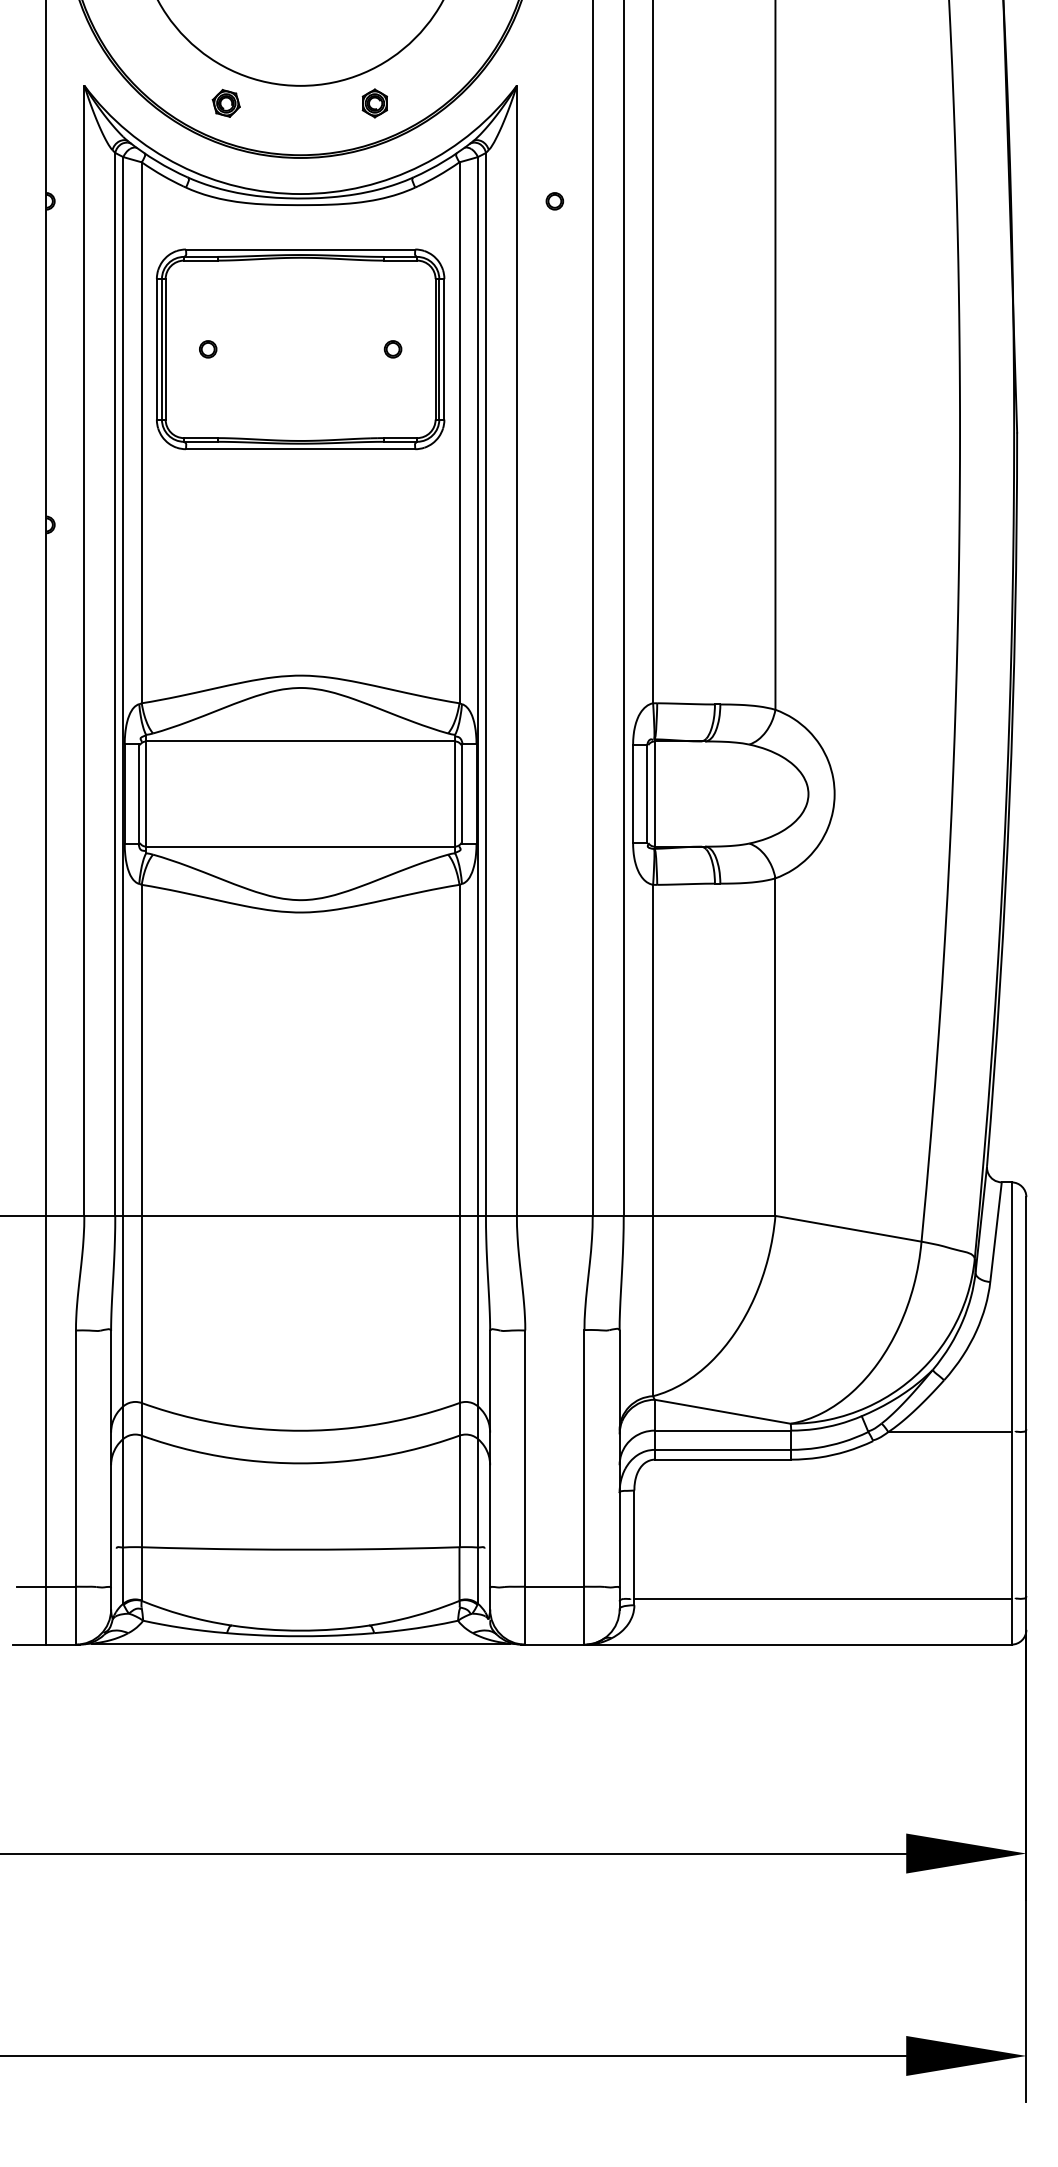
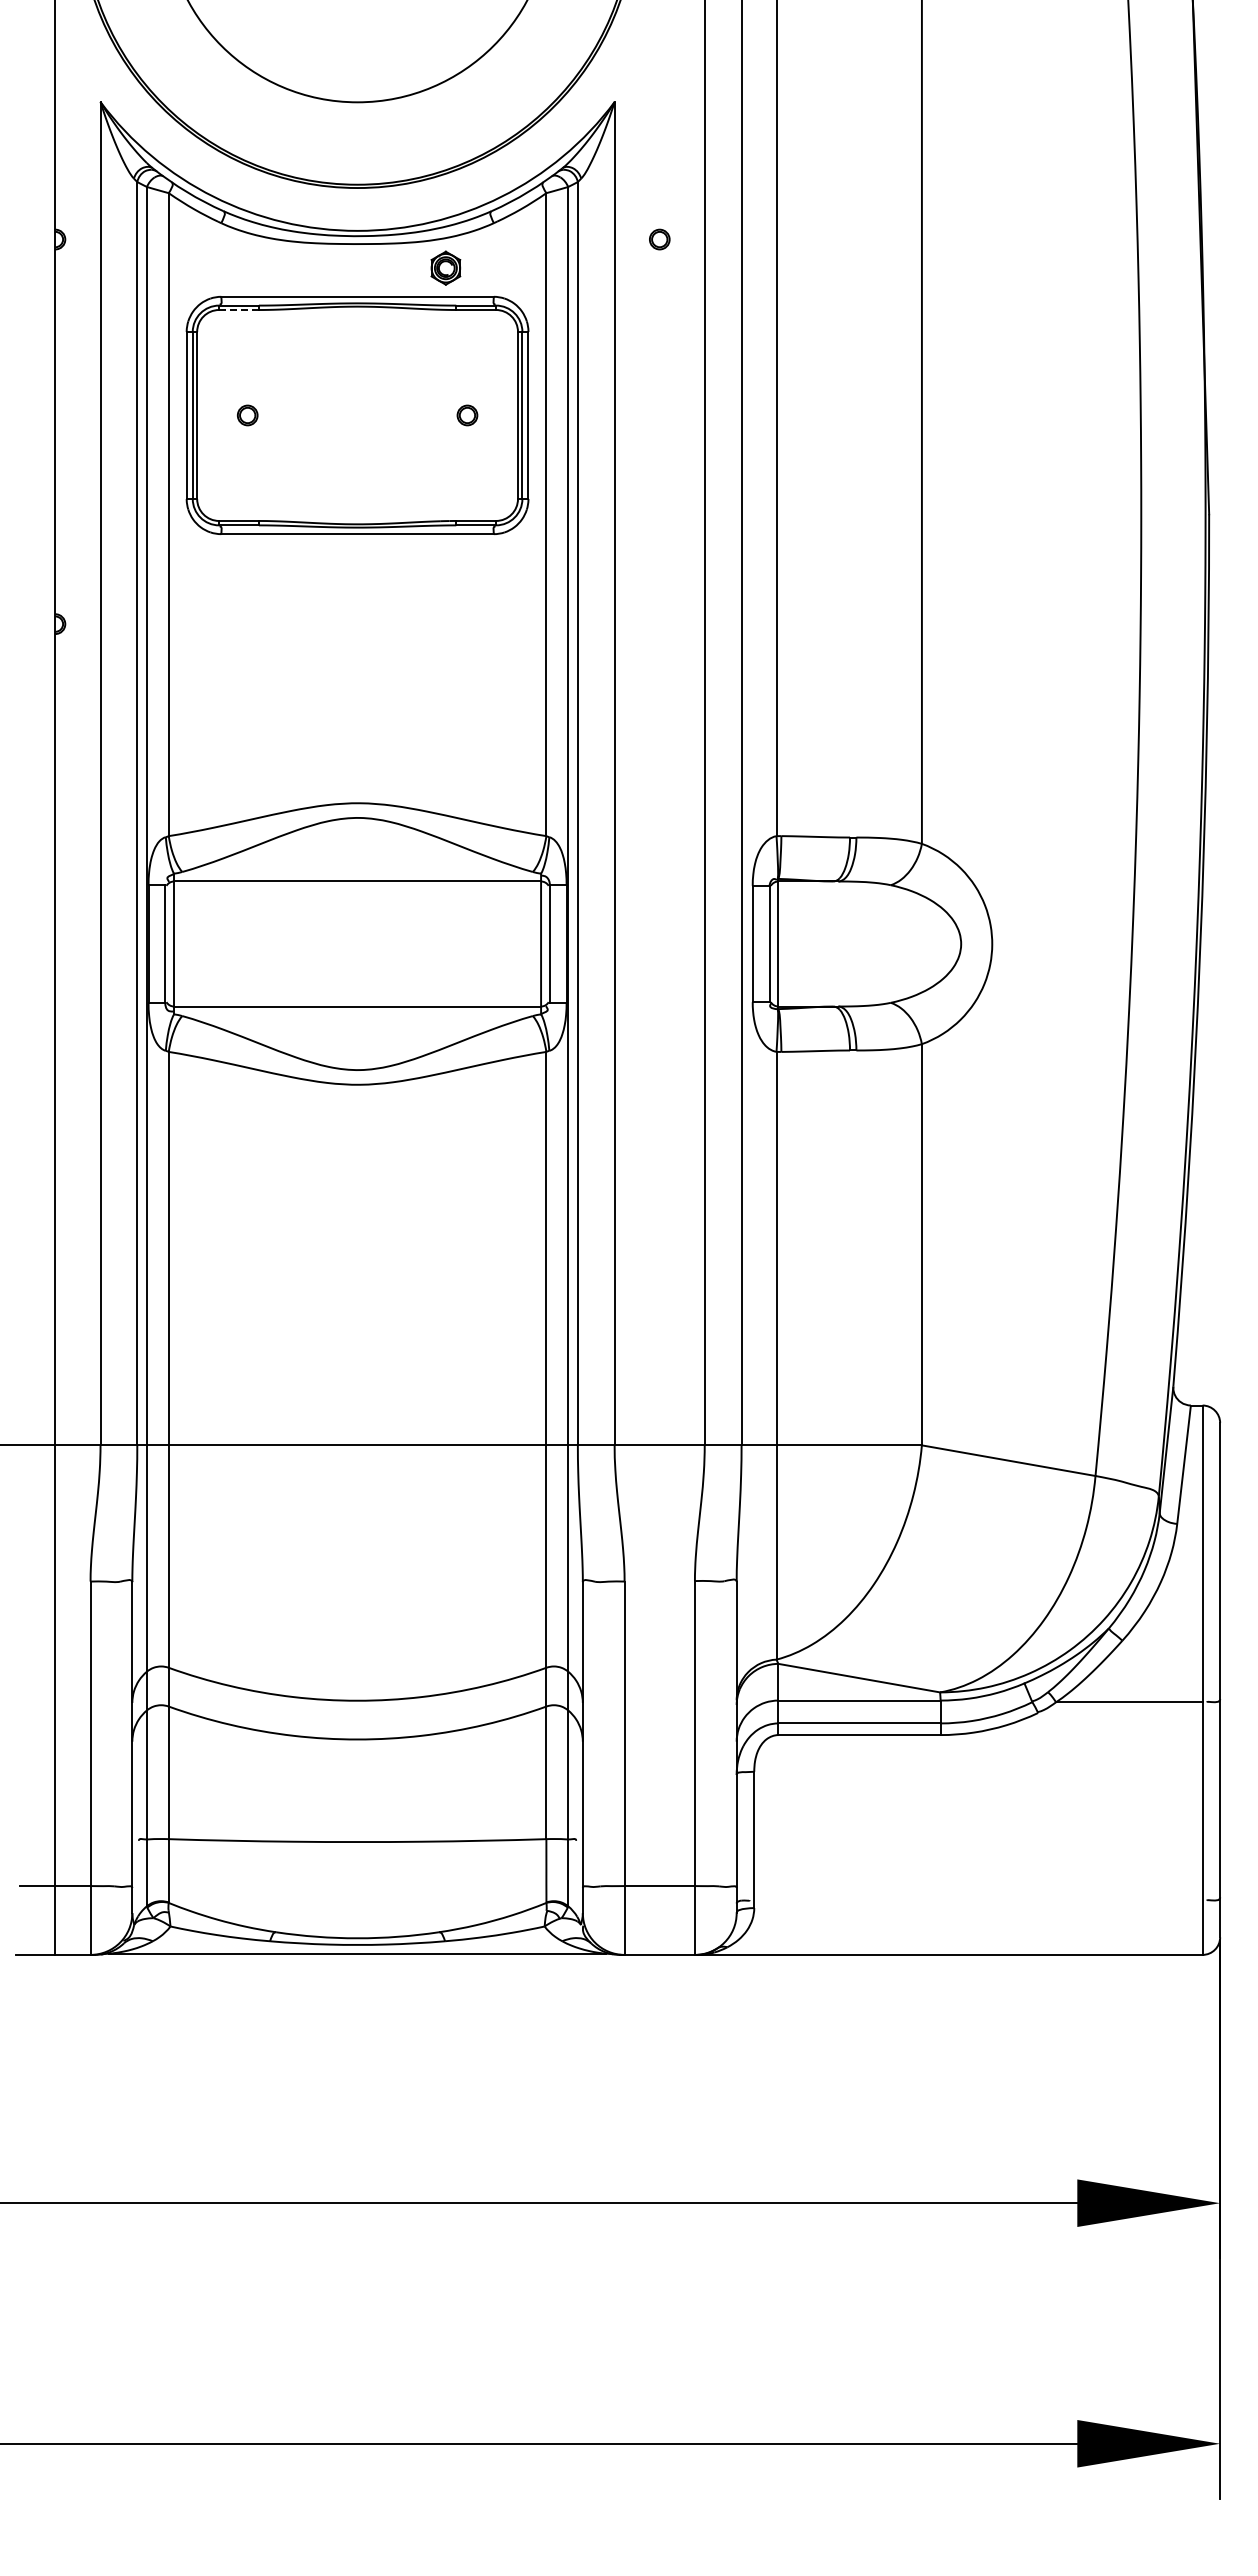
part: (374, 102) -> (445, 267), moved
part: (226, 103) -> (269, 123), removed
line: (201, 261) -> (239, 310), solid -> dashed
line: (823, 1598) -> (978, 1900), removed

